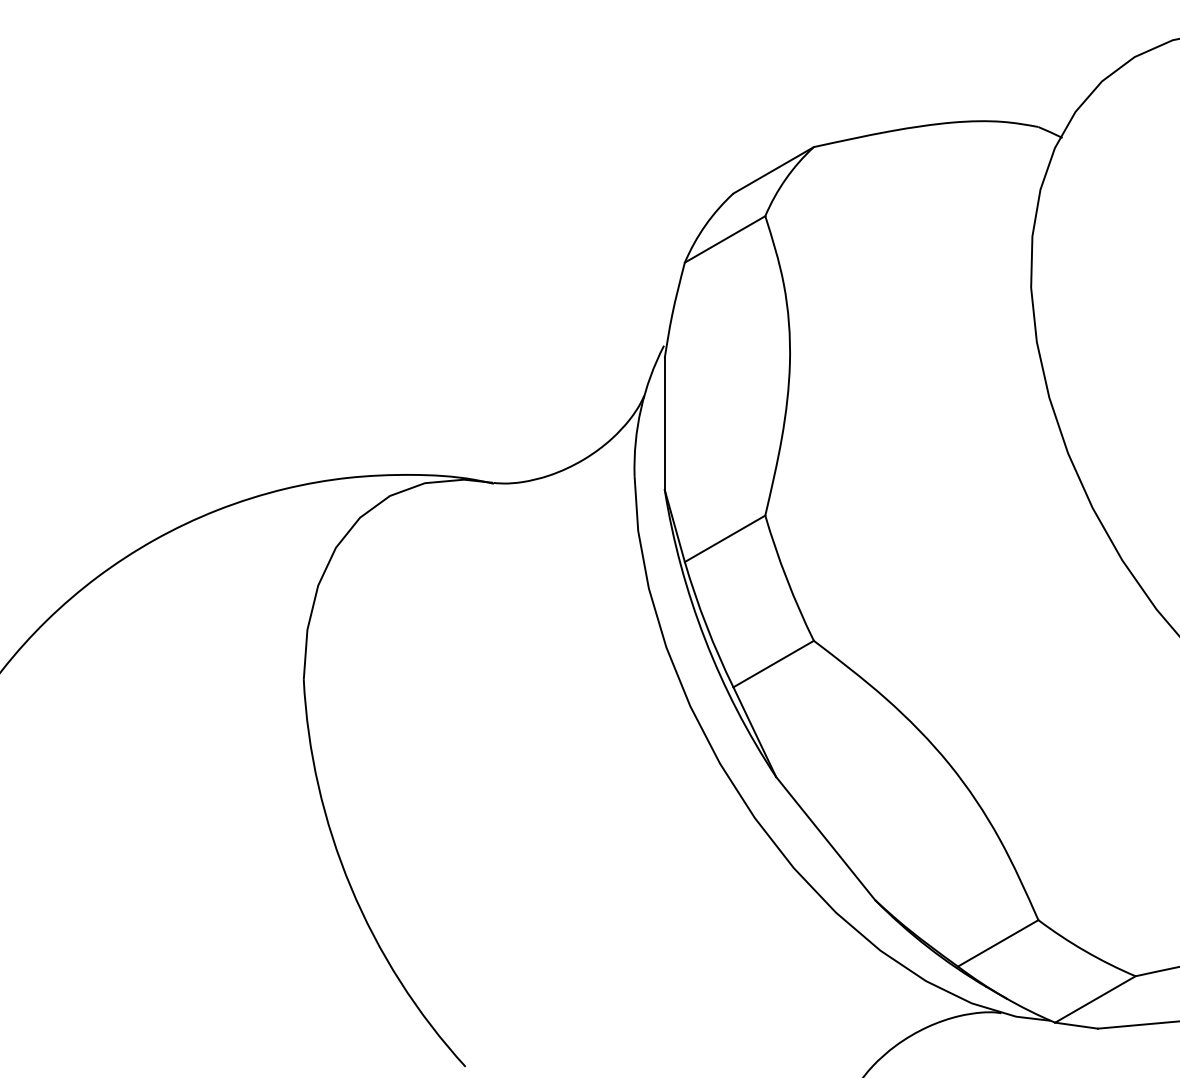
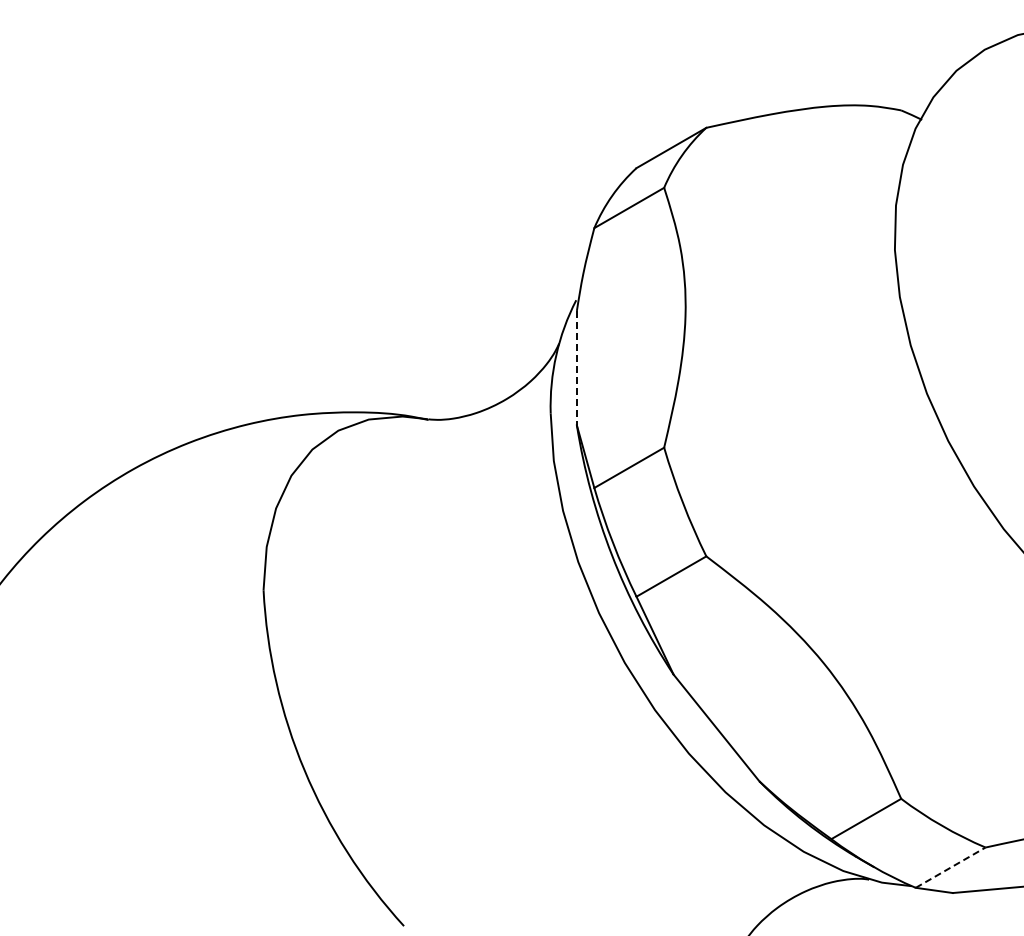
line: (664, 424) -> (576, 368), solid -> dashed
line: (1096, 999) -> (951, 867), solid -> dashed

